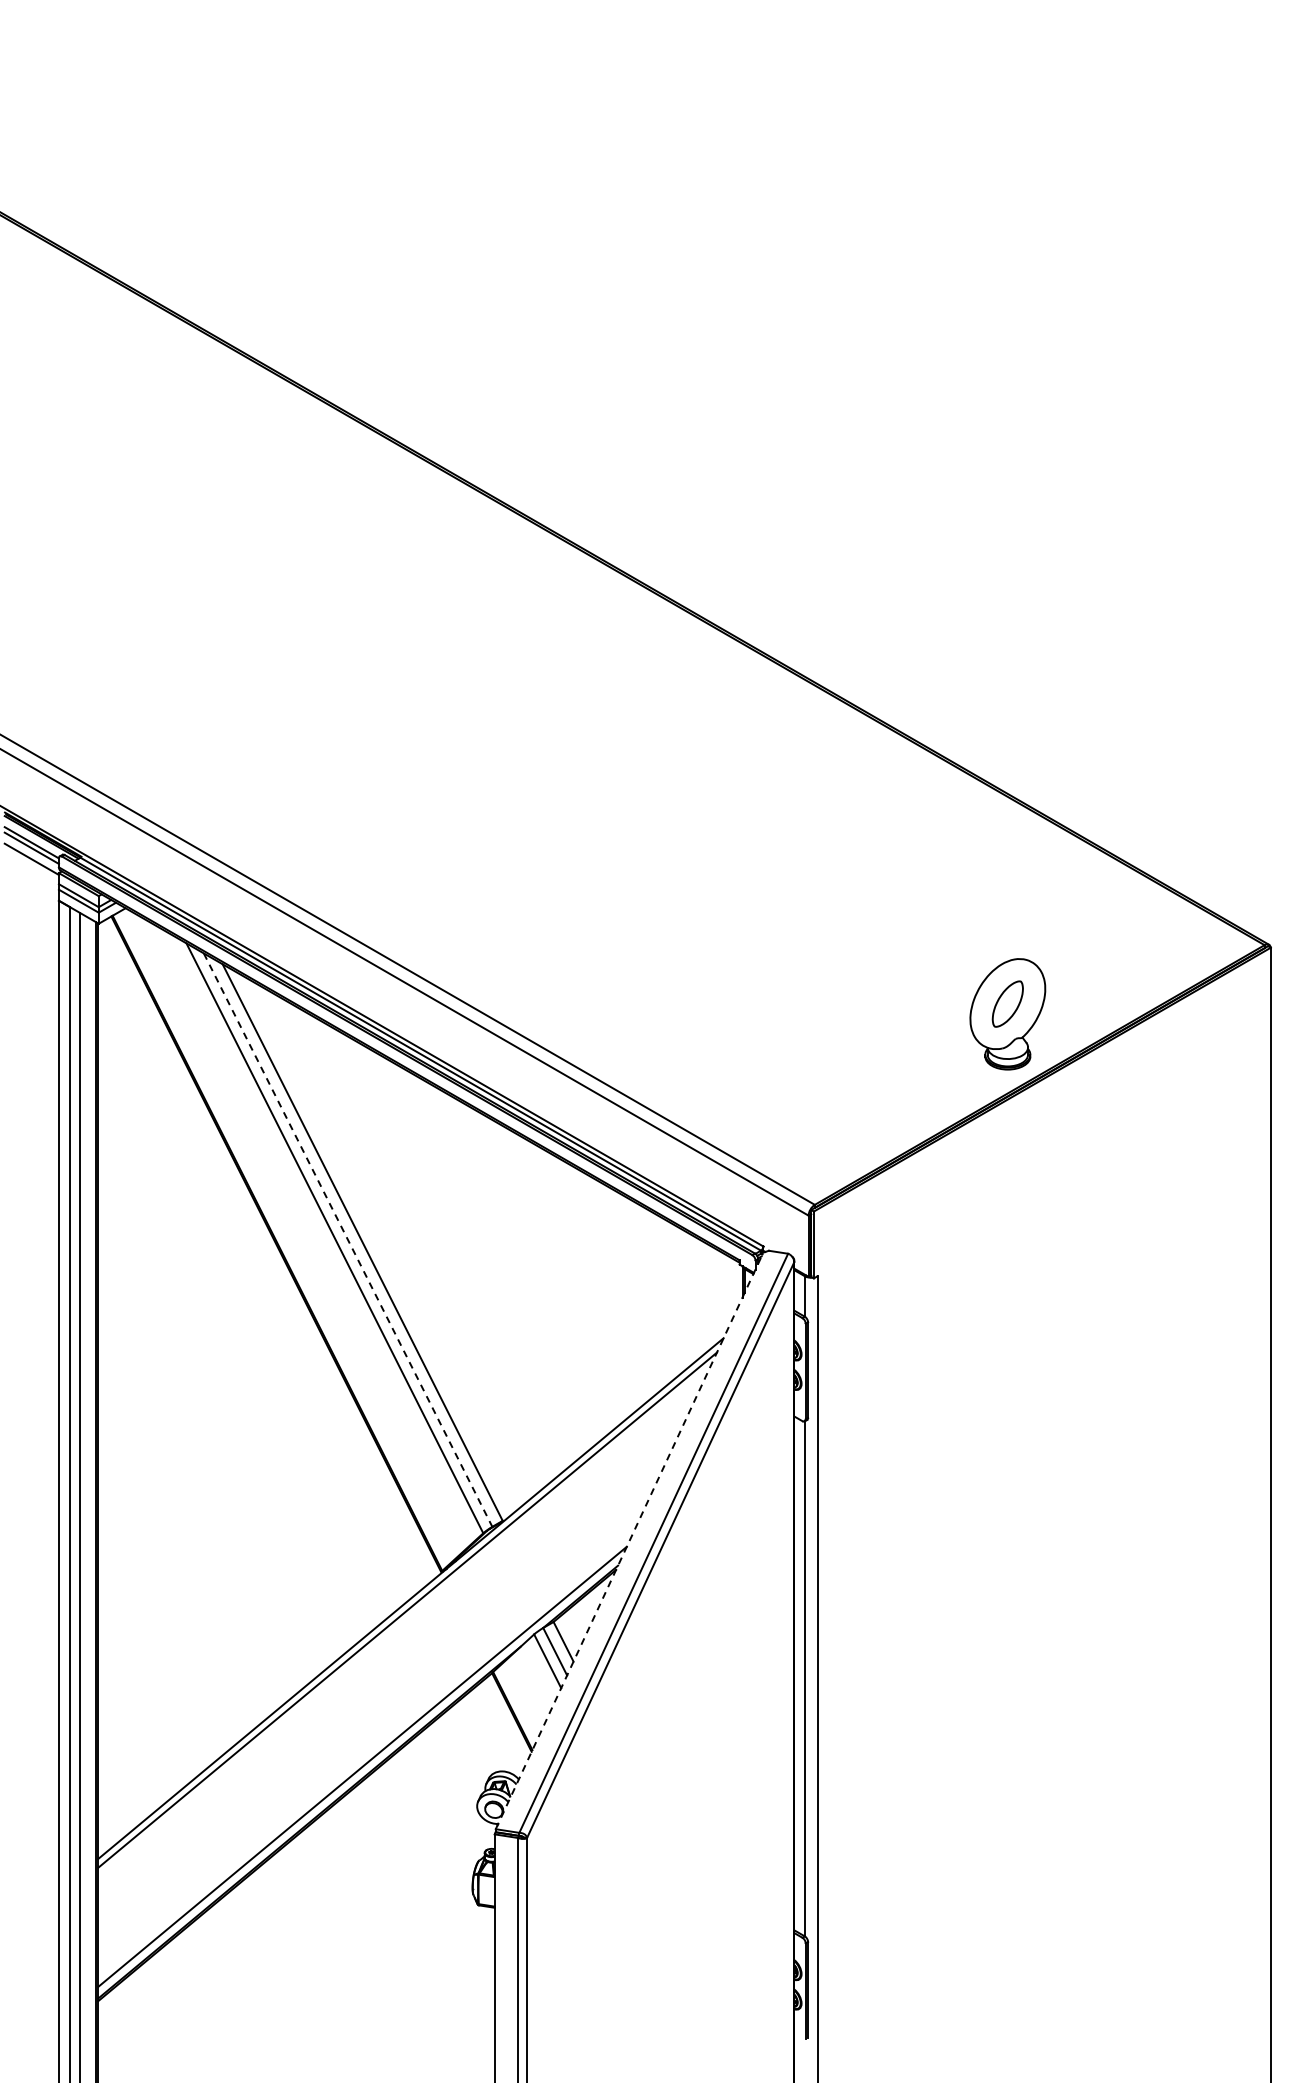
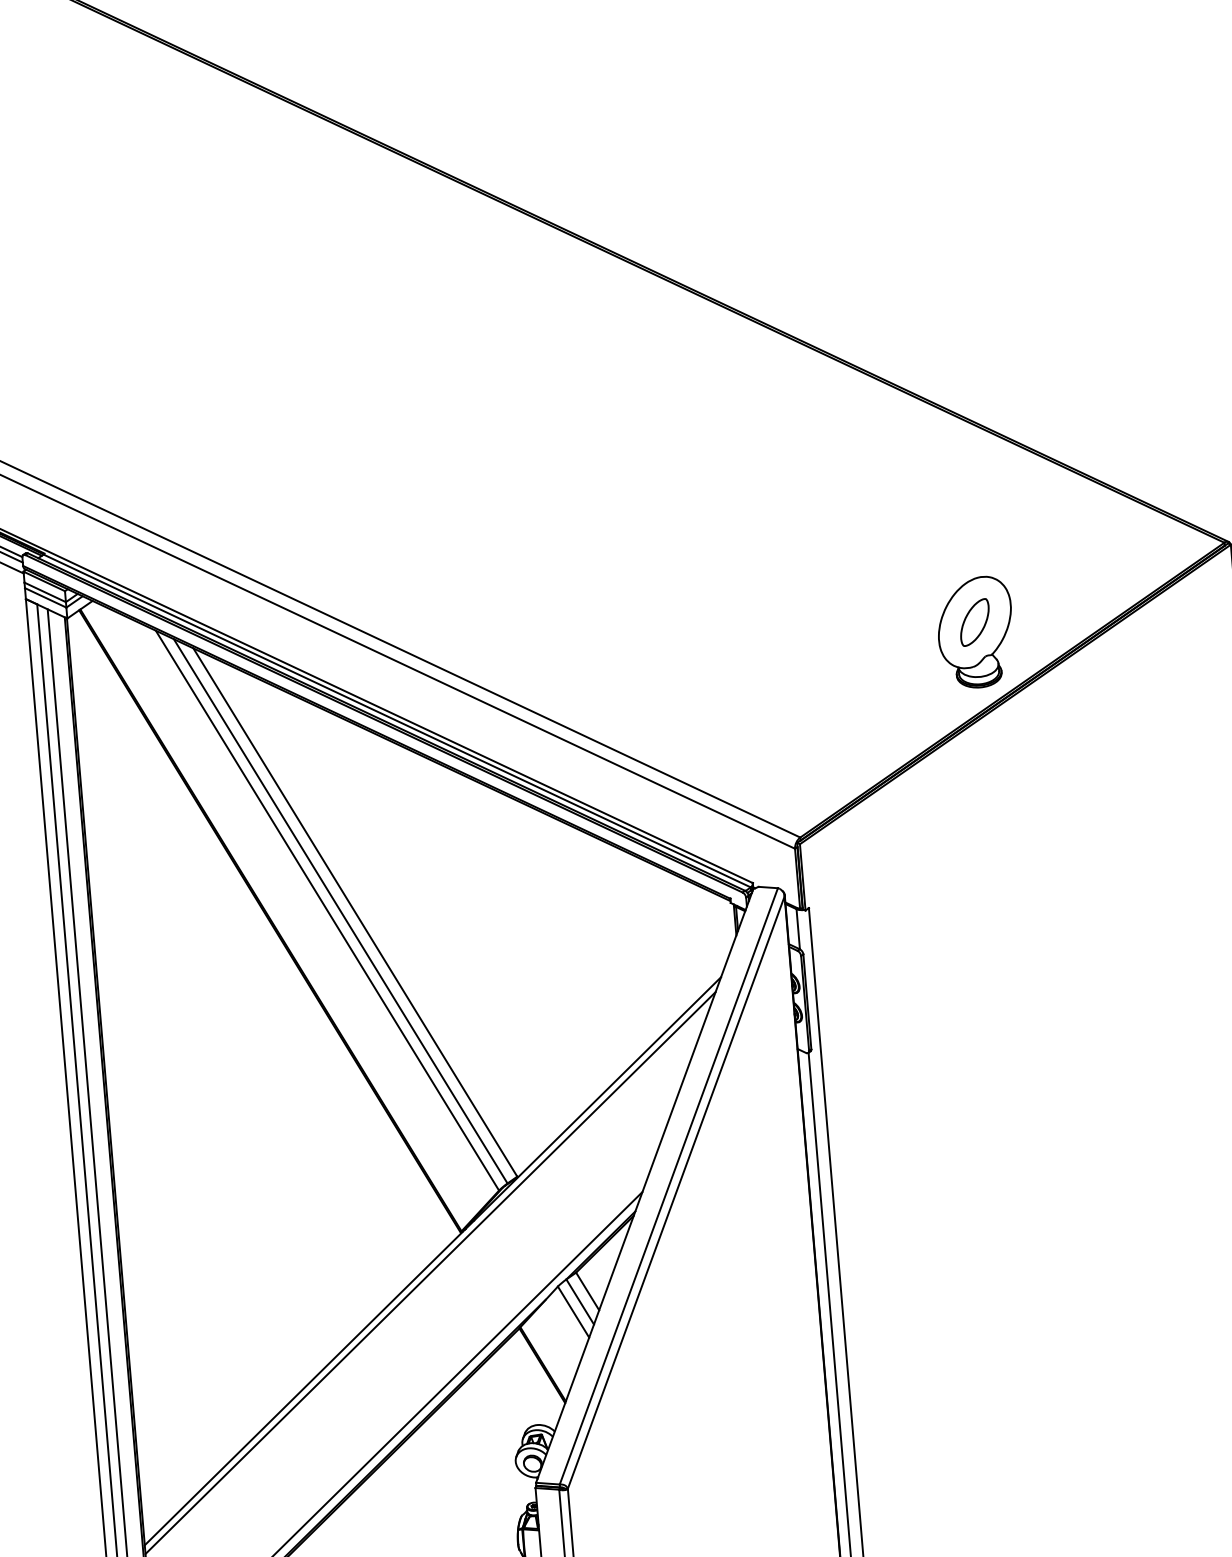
line: (348, 1240) -> (341, 911), dashed -> solid
line: (629, 1540) -> (644, 1185), dashed -> solid

